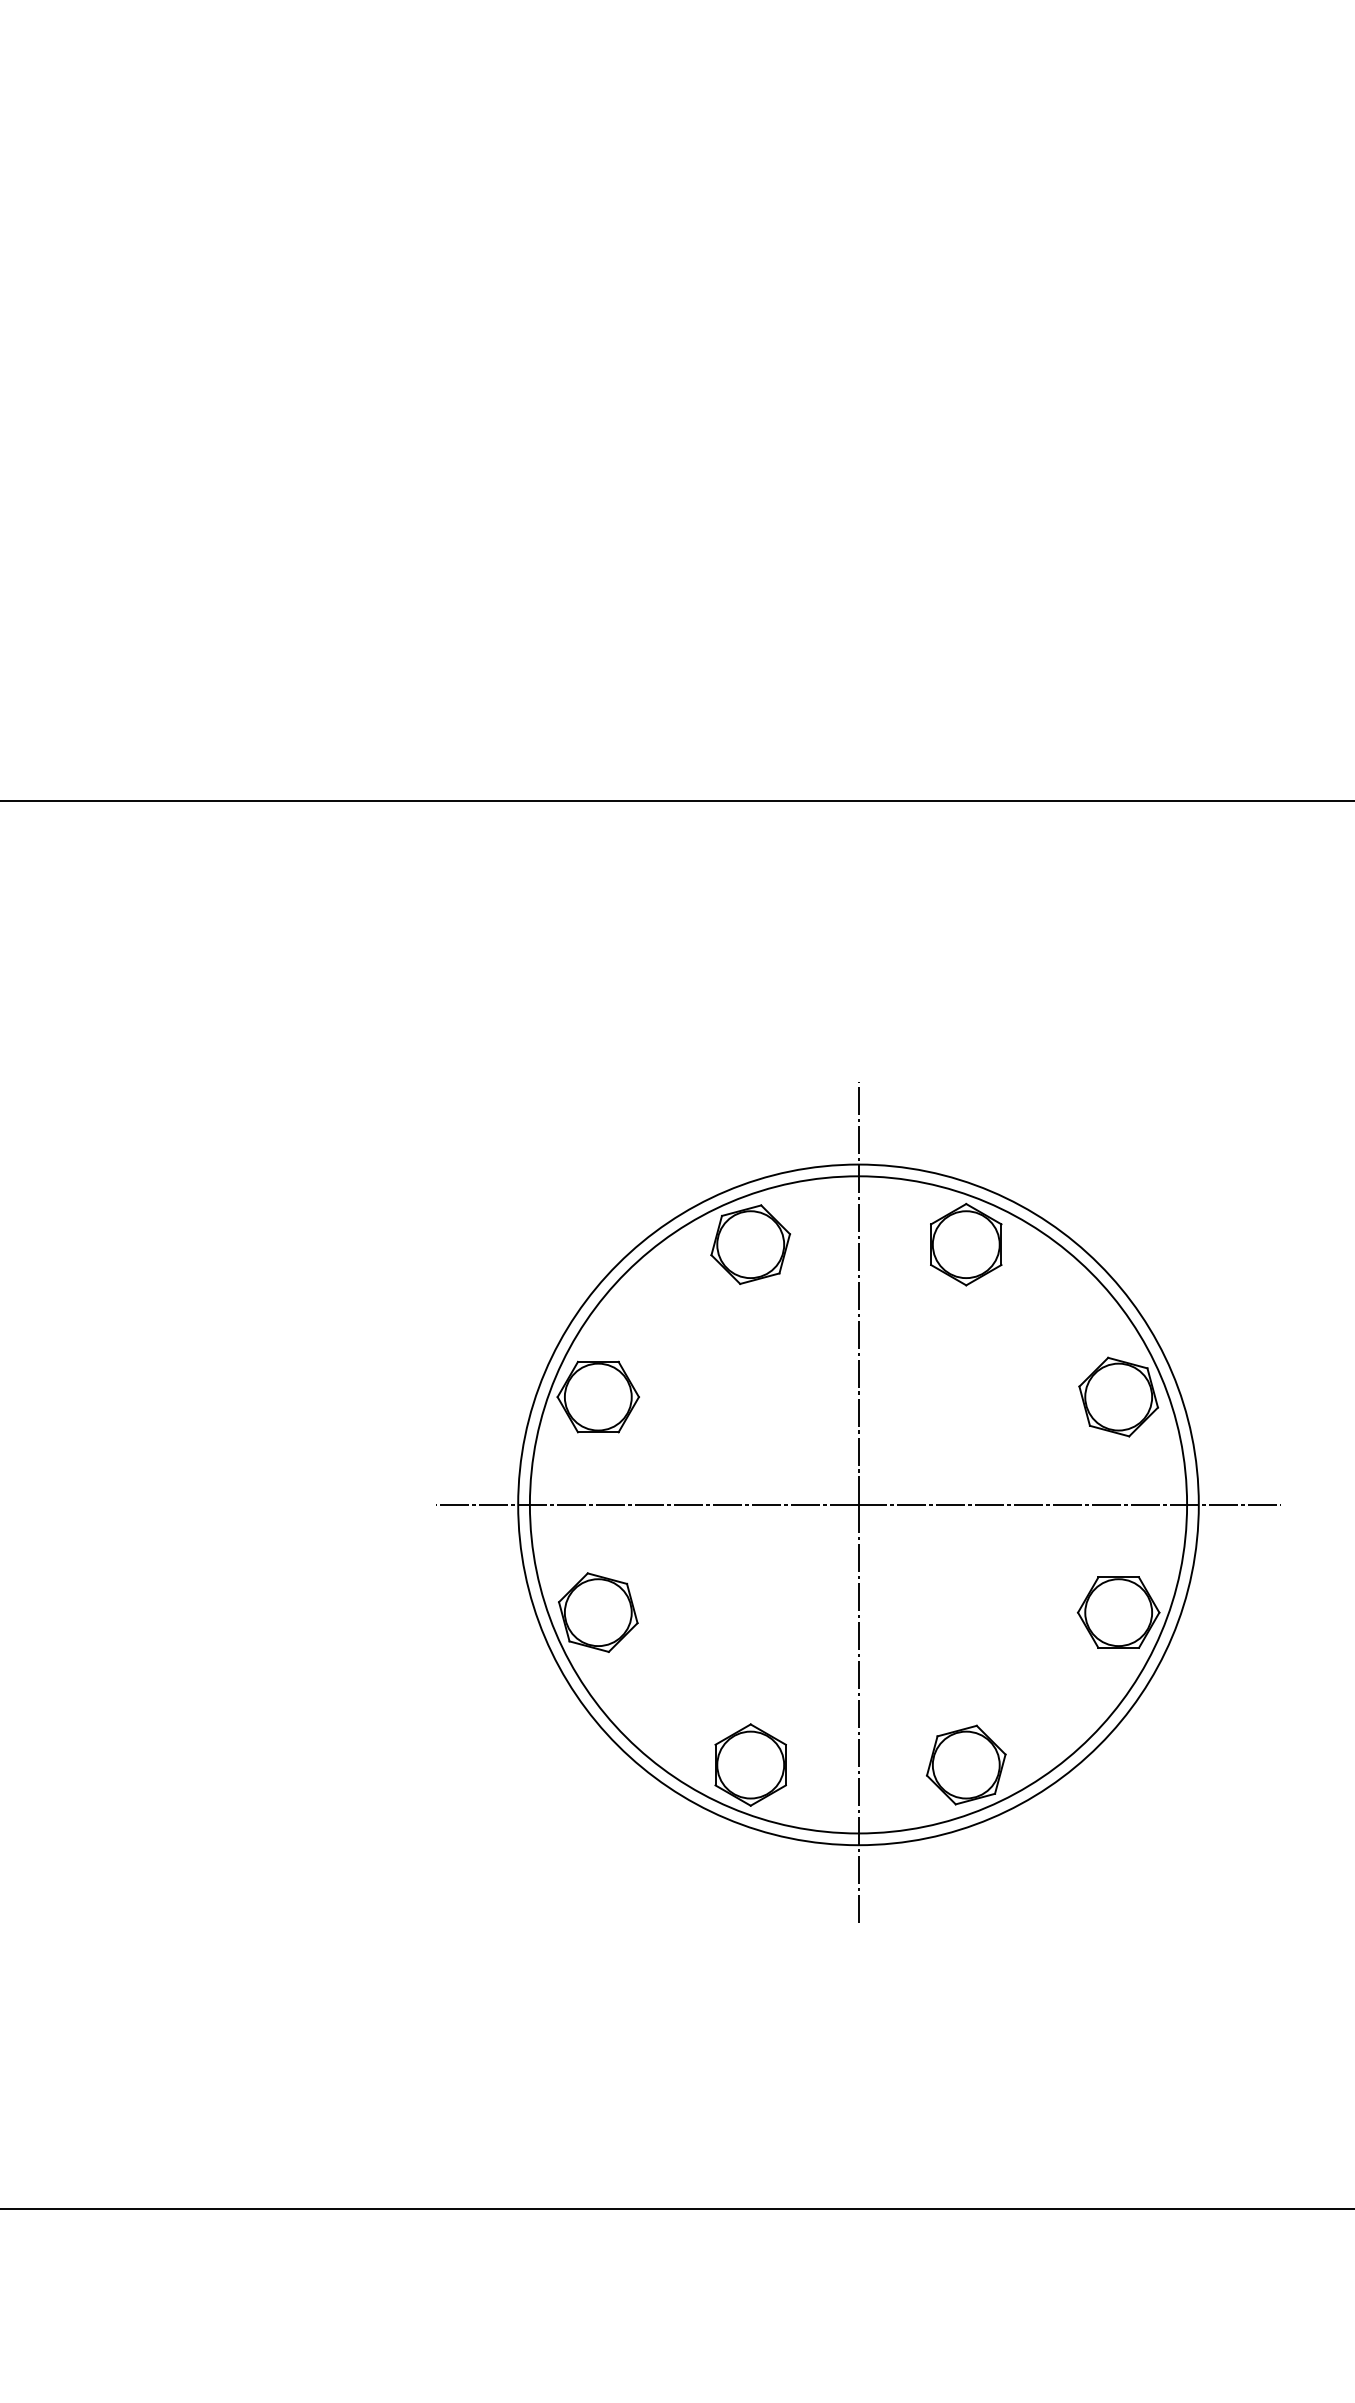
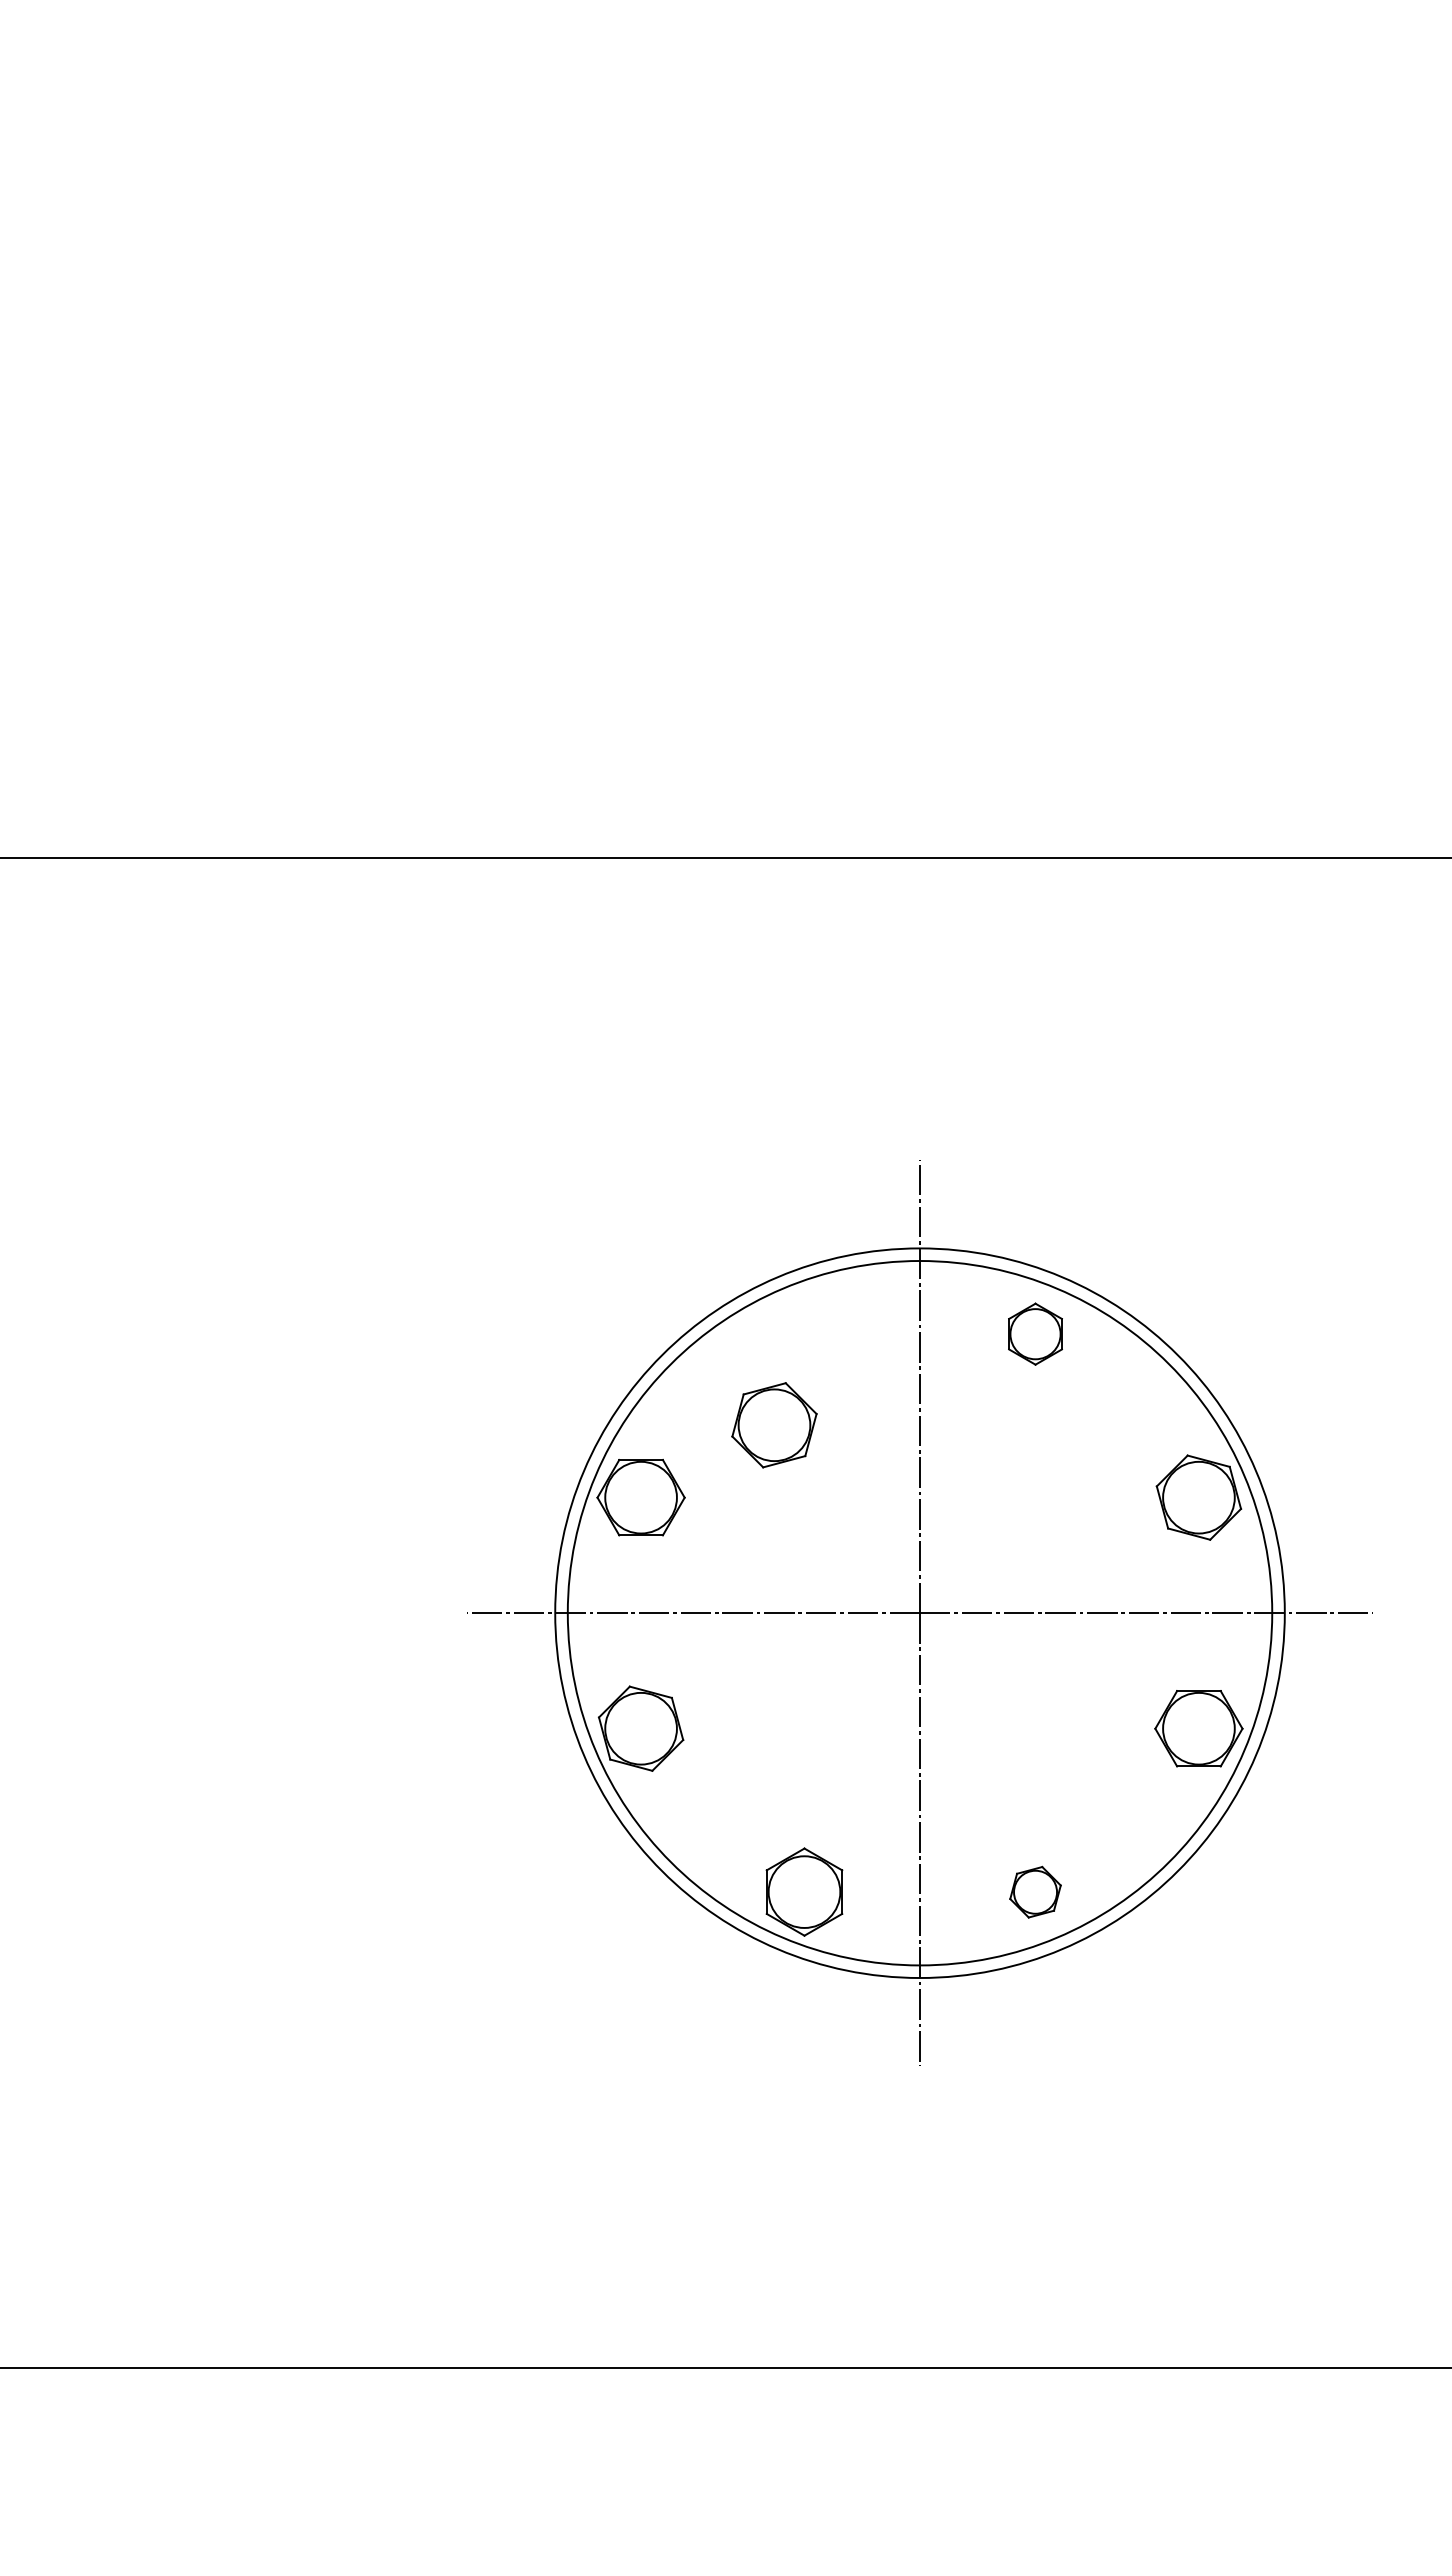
part: (966, 1243) -> (1035, 1333), size x0.7
part: (750, 1244) -> (774, 1425), moved
part: (966, 1765) -> (1035, 1892), size x0.6

